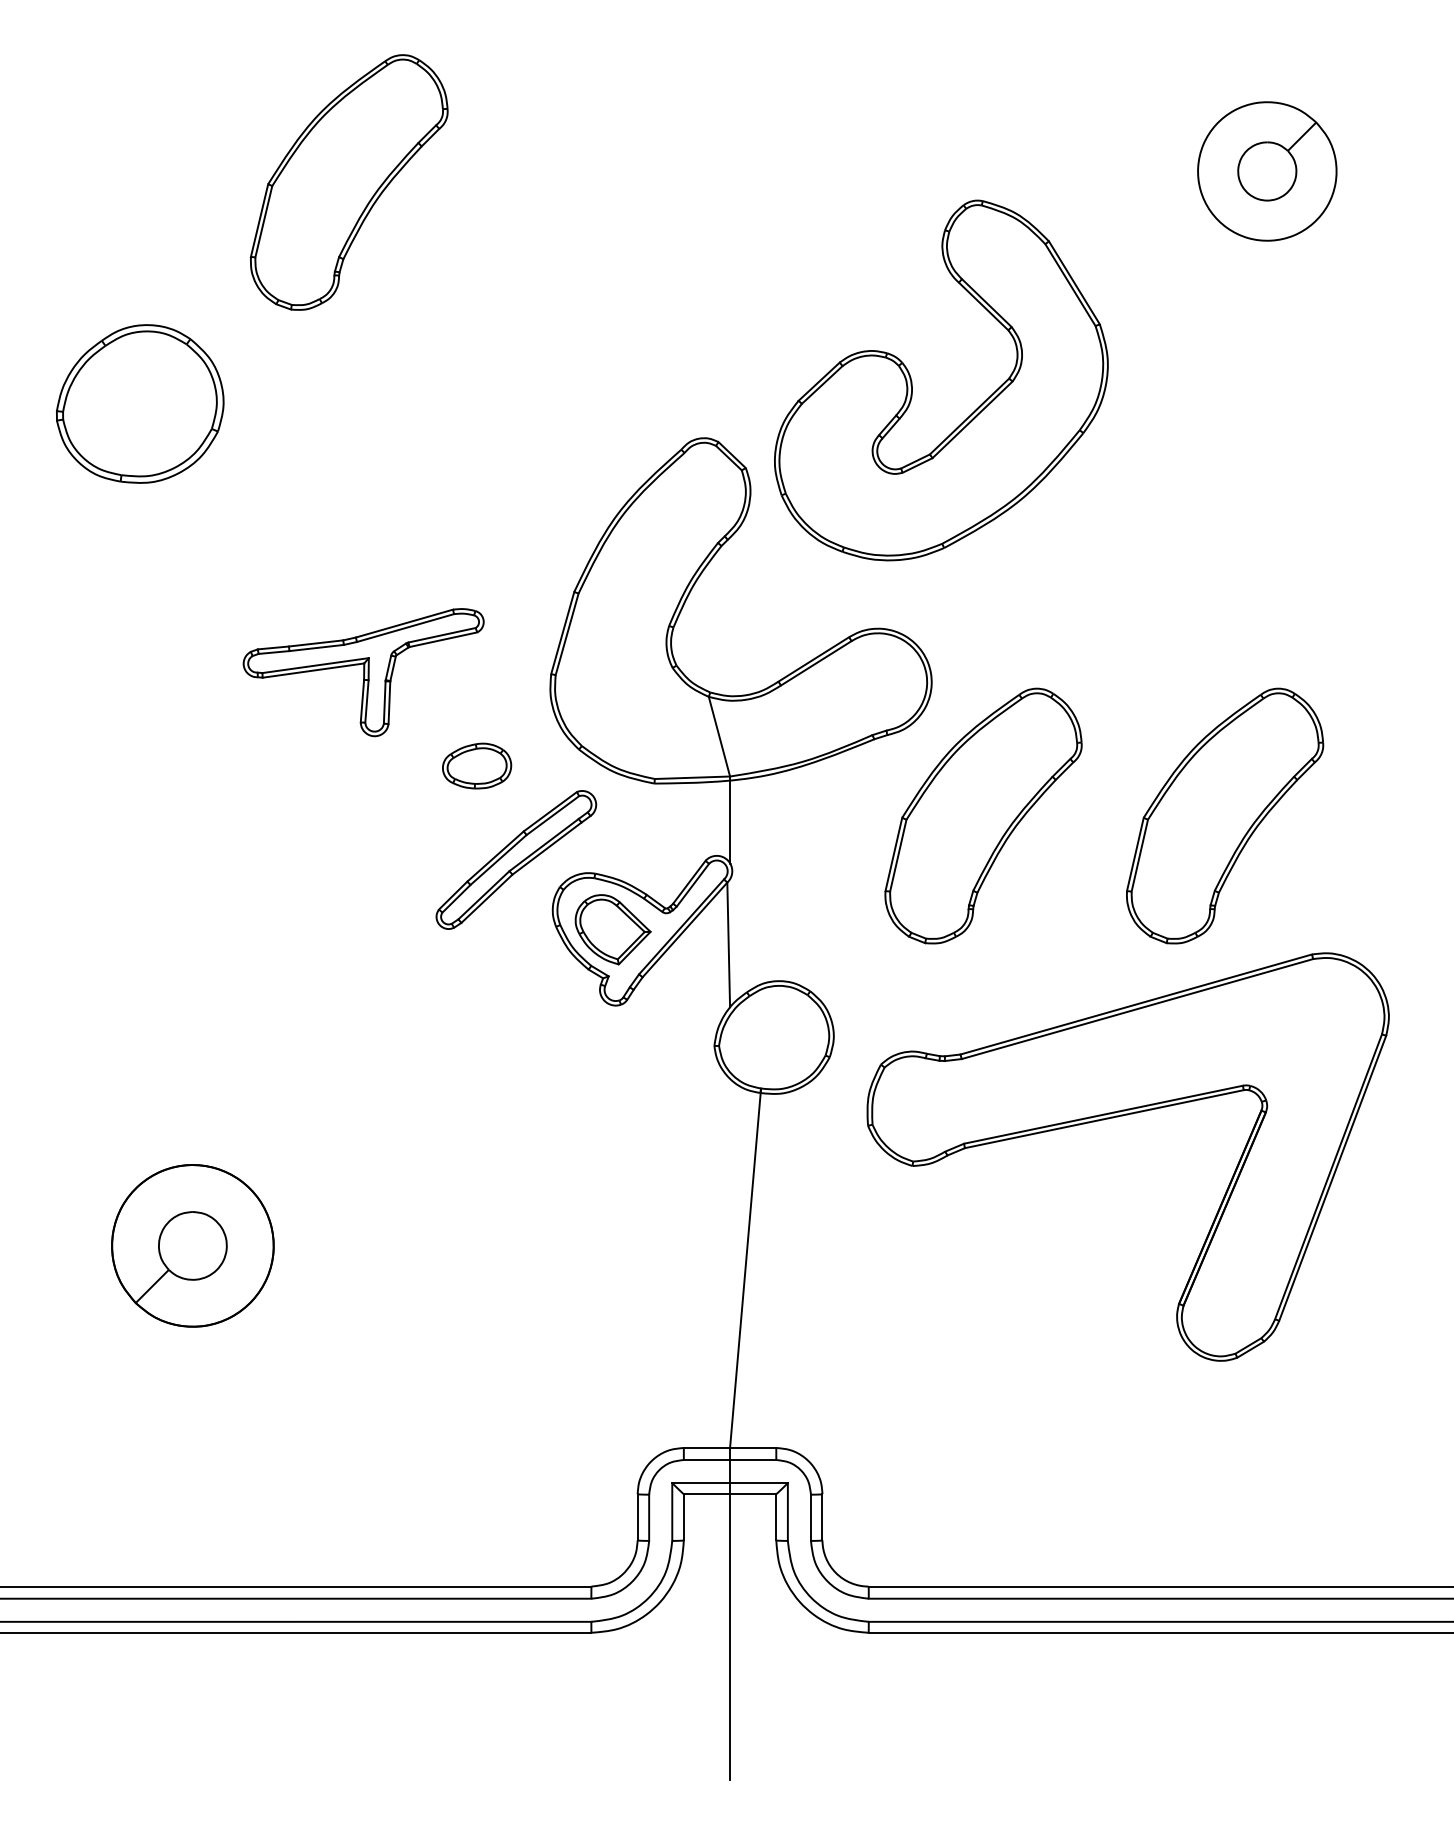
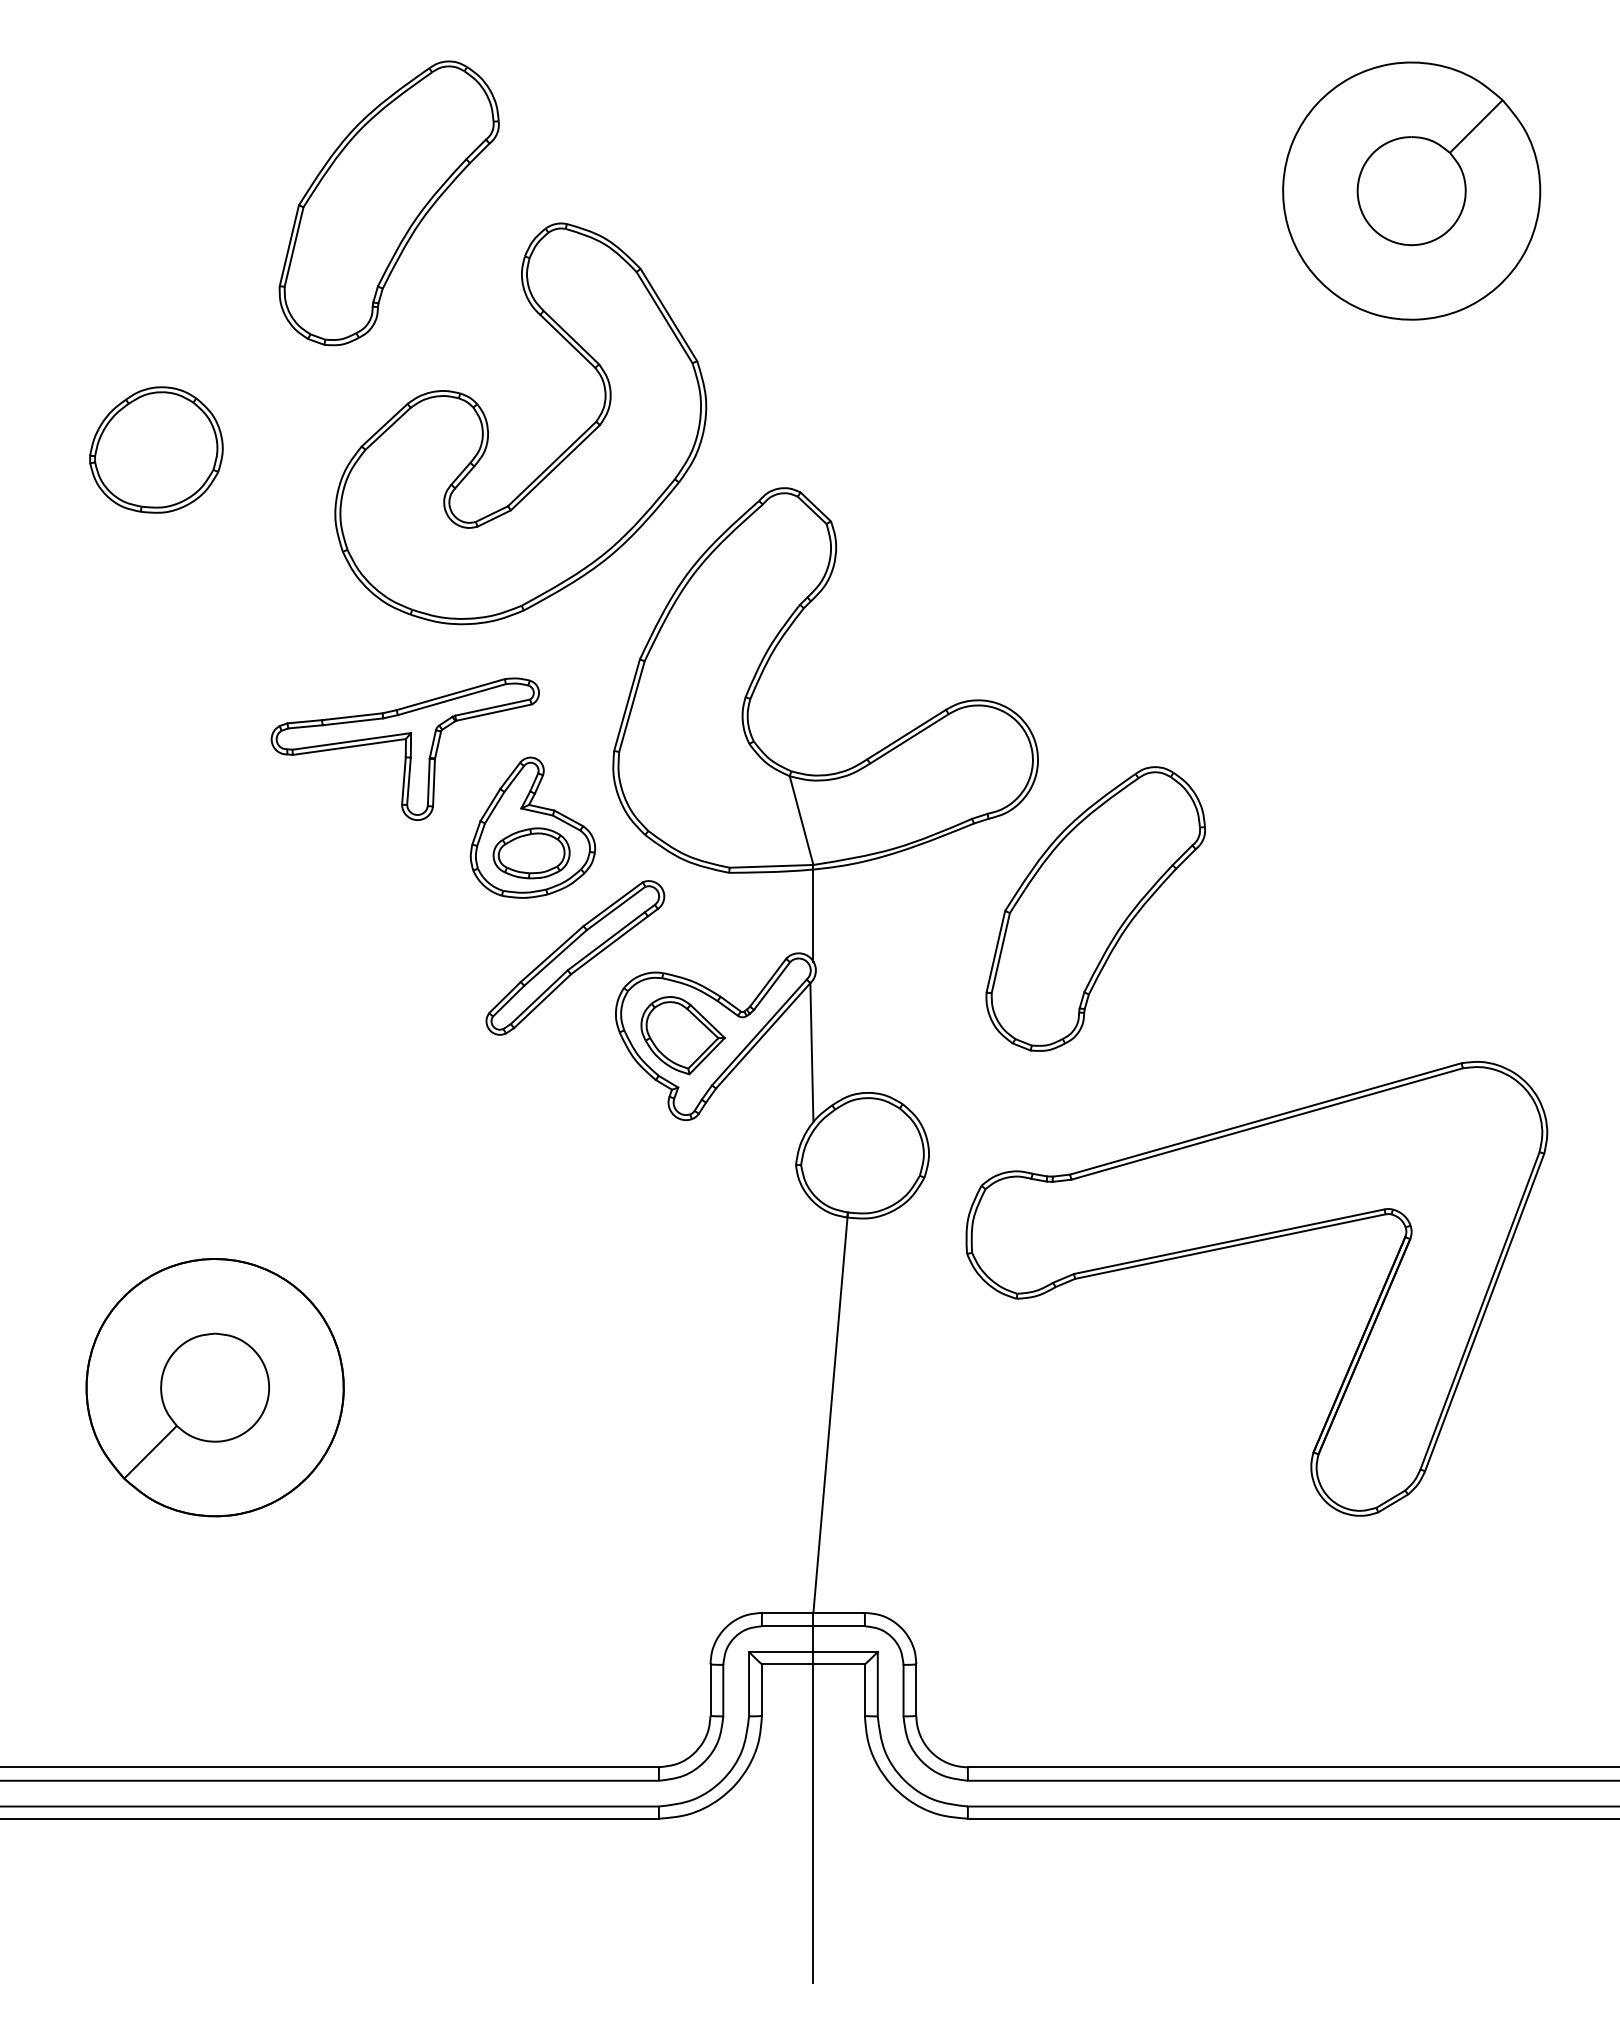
part: (1267, 170) -> (1411, 190), size x1.67
part: (912, 381) -> (488, 424), moved
part: (140, 403) -> (156, 449), size x0.71
part: (478, 742) -> (533, 827), added
part: (1224, 815) -> (1364, 908), removed
part: (192, 1245) -> (214, 1387), size x1.43

